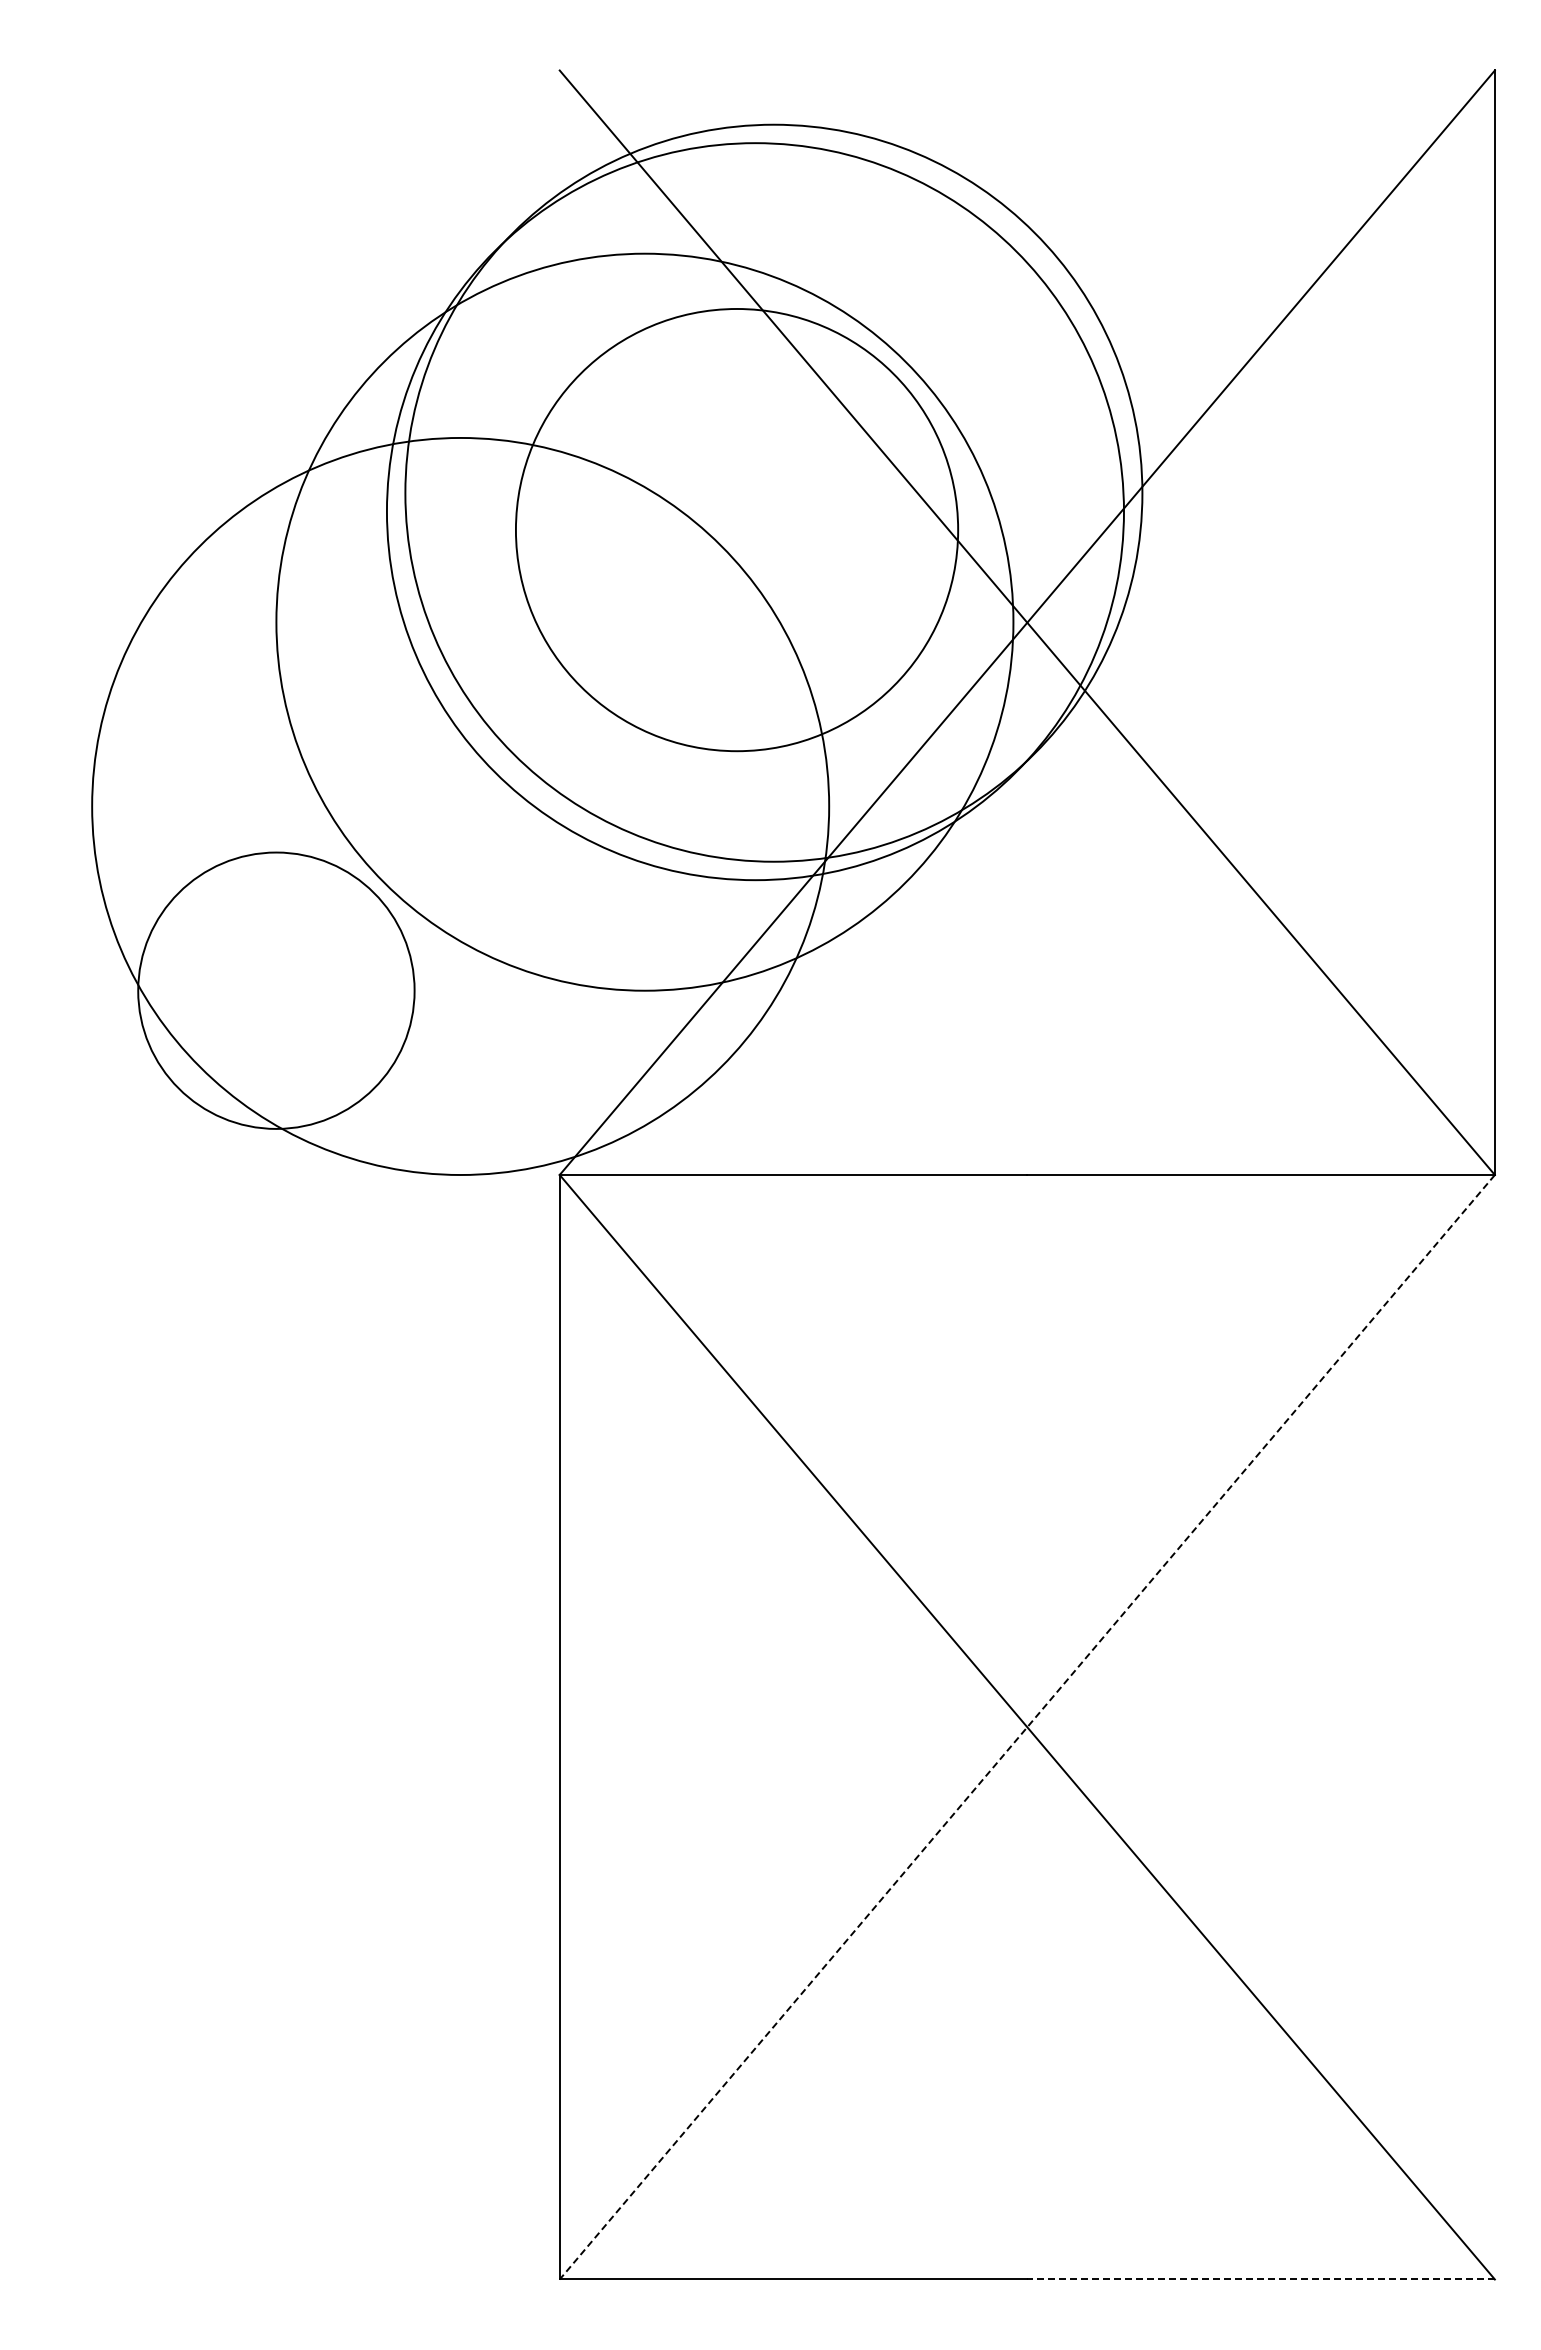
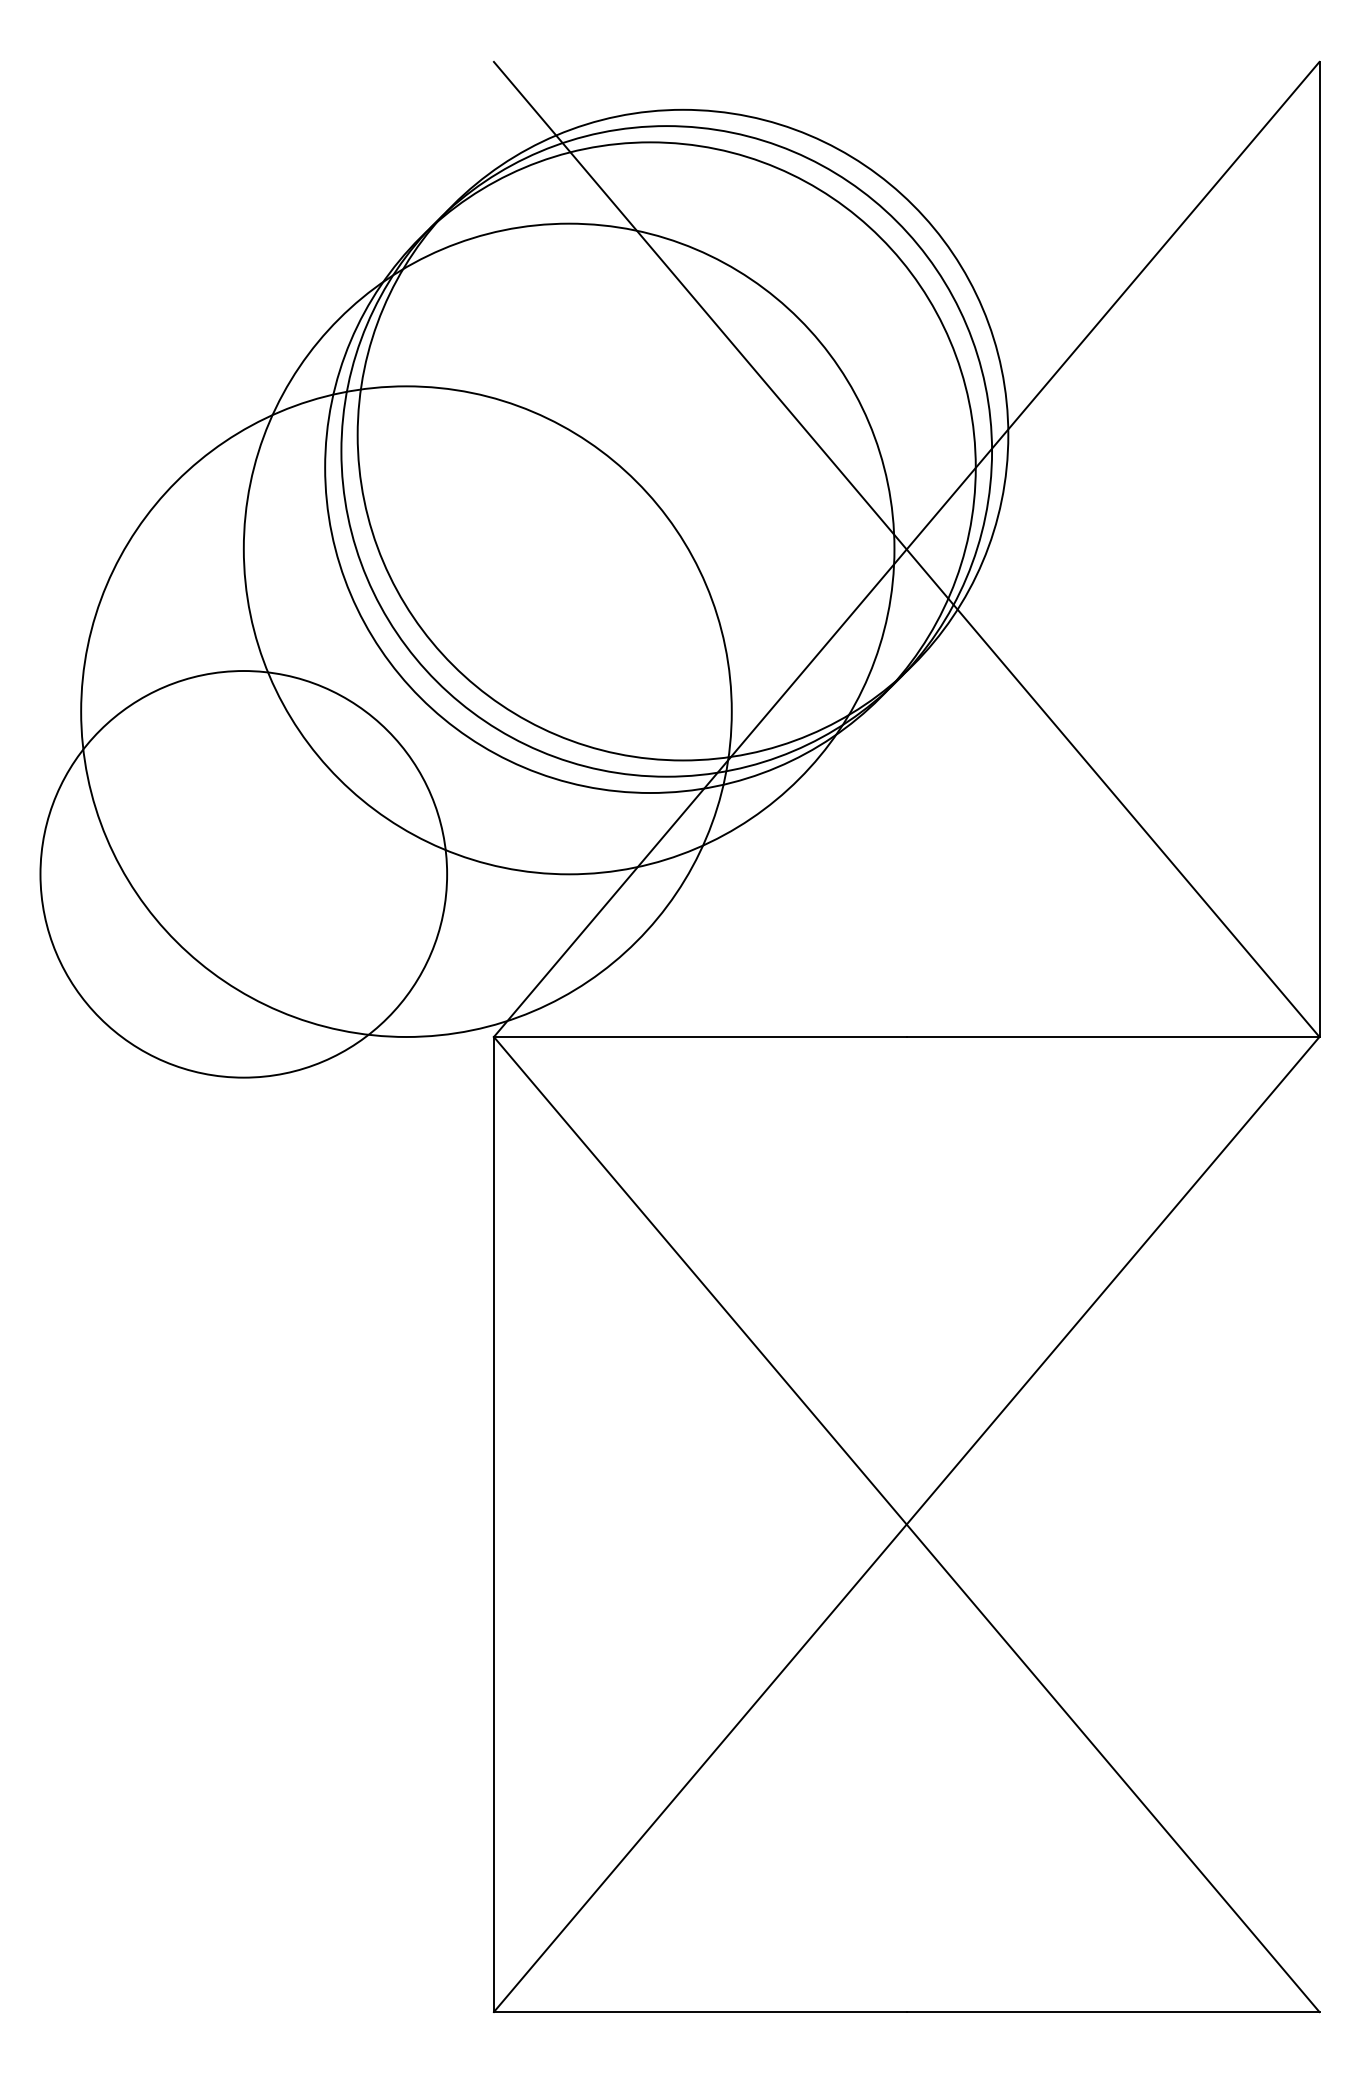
circle: (736, 529) -> (649, 467), size x1.67
circle: (276, 990) -> (243, 874), size x1.67
line: (1027, 1727) -> (906, 1524), dashed -> solid
line: (1261, 2279) -> (1113, 2012), dashed -> solid

